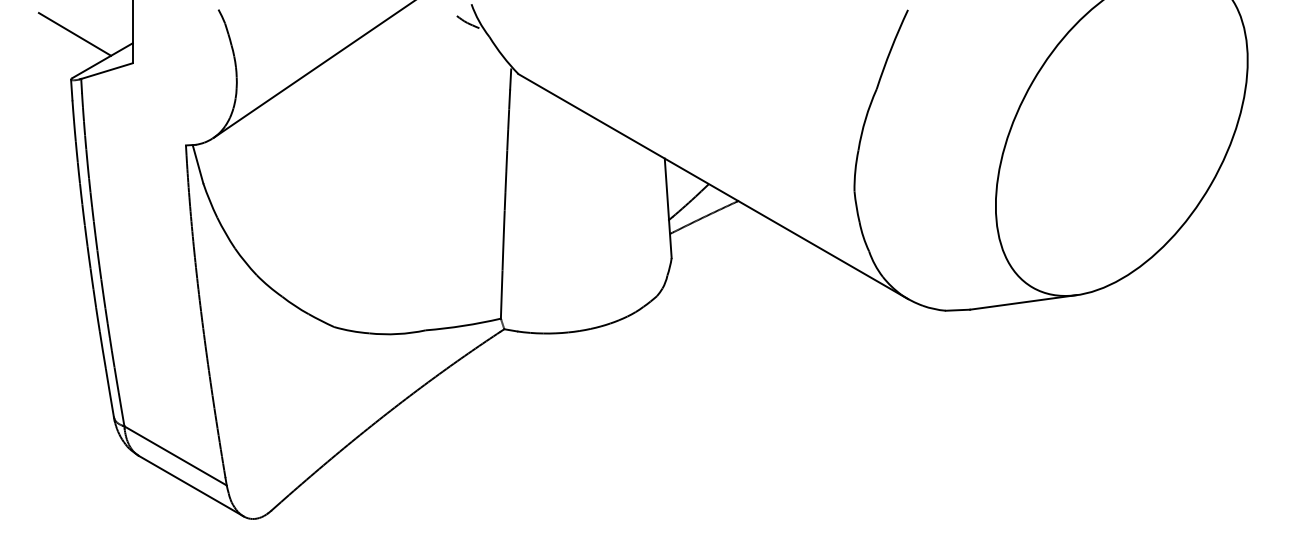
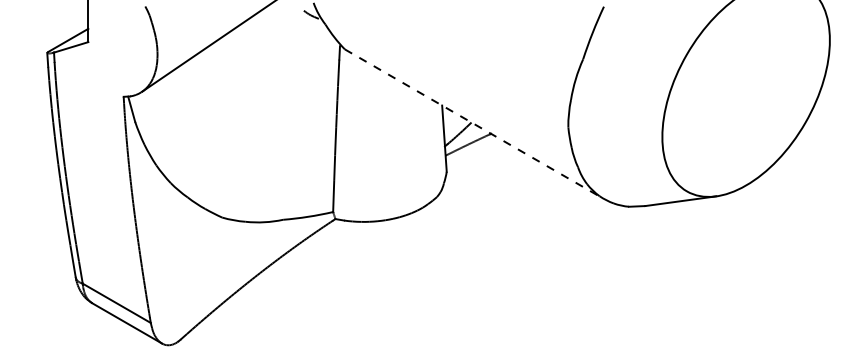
line: (74, 33) -> (49, 22), removed
line: (713, 187) -> (474, 124), solid -> dashed

